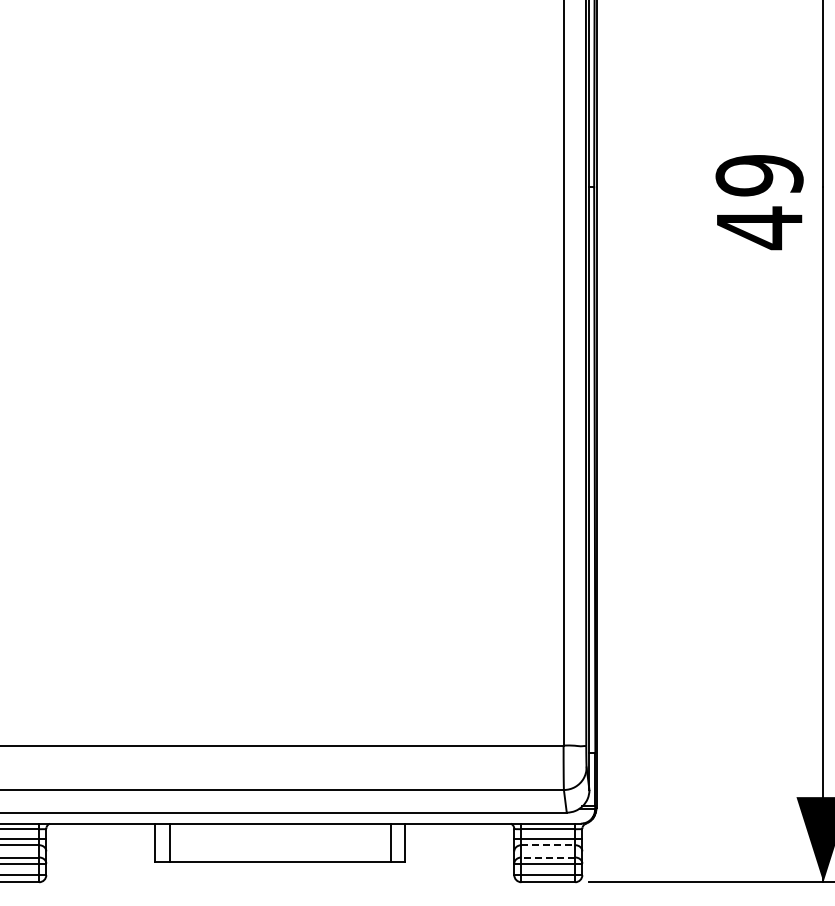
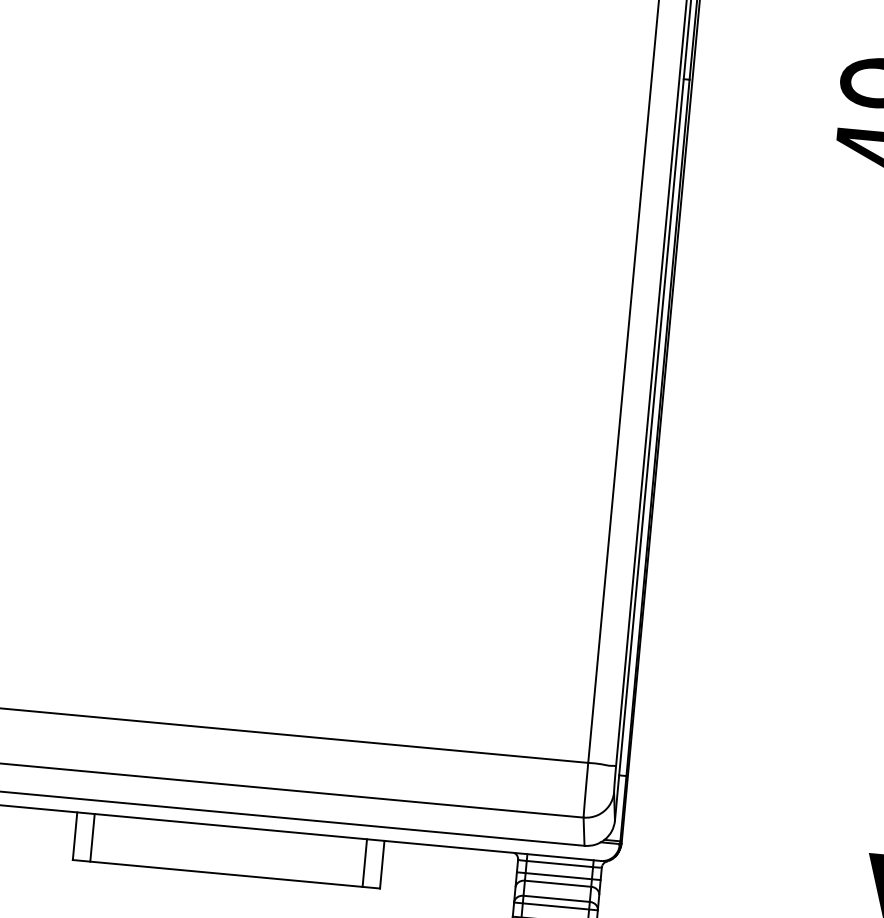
line: (548, 845) -> (558, 884), dashed -> solid
line: (548, 857) -> (556, 898), dashed -> solid

